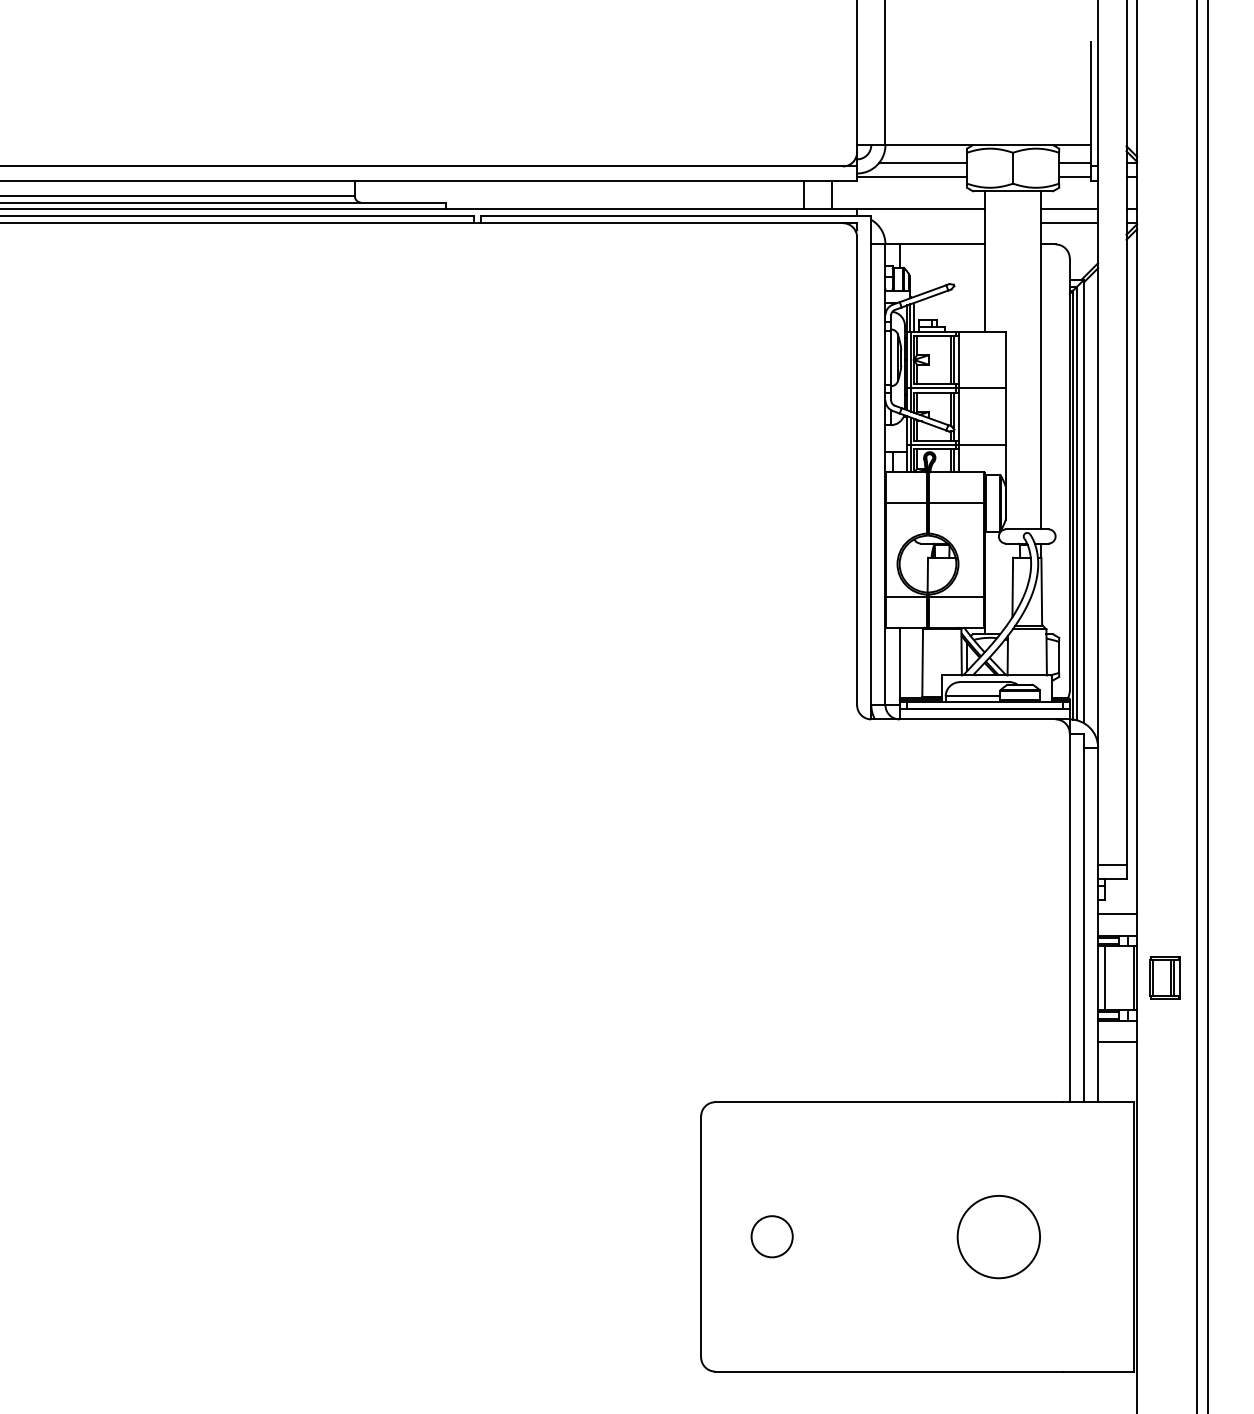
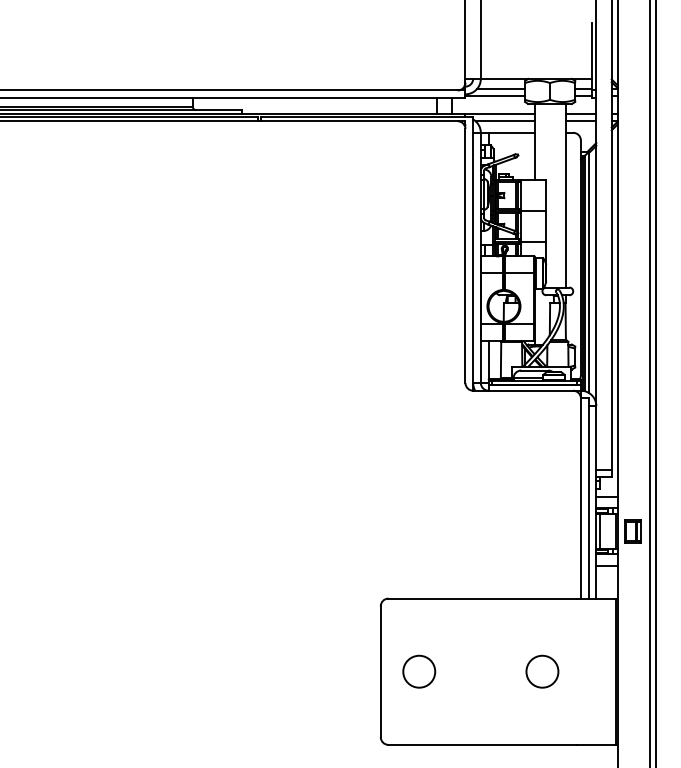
line: (929, 223) -> (504, 121), added
circle: (772, 1236) -> (419, 671), size x1.43
circle: (999, 1236) -> (542, 671), size x0.71

